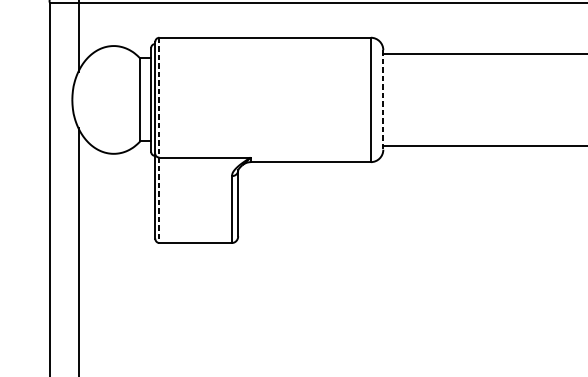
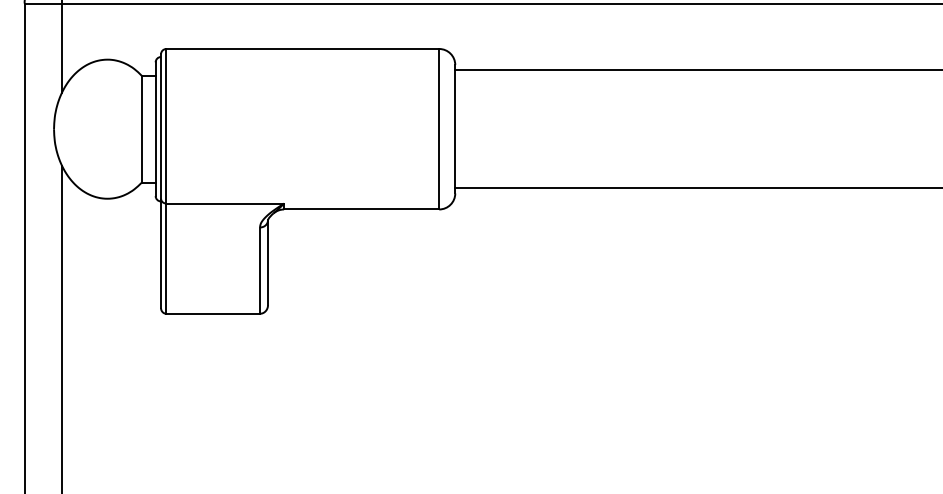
line: (383, 100) -> (455, 129), dashed -> solid
line: (159, 140) -> (166, 181), dashed -> solid

